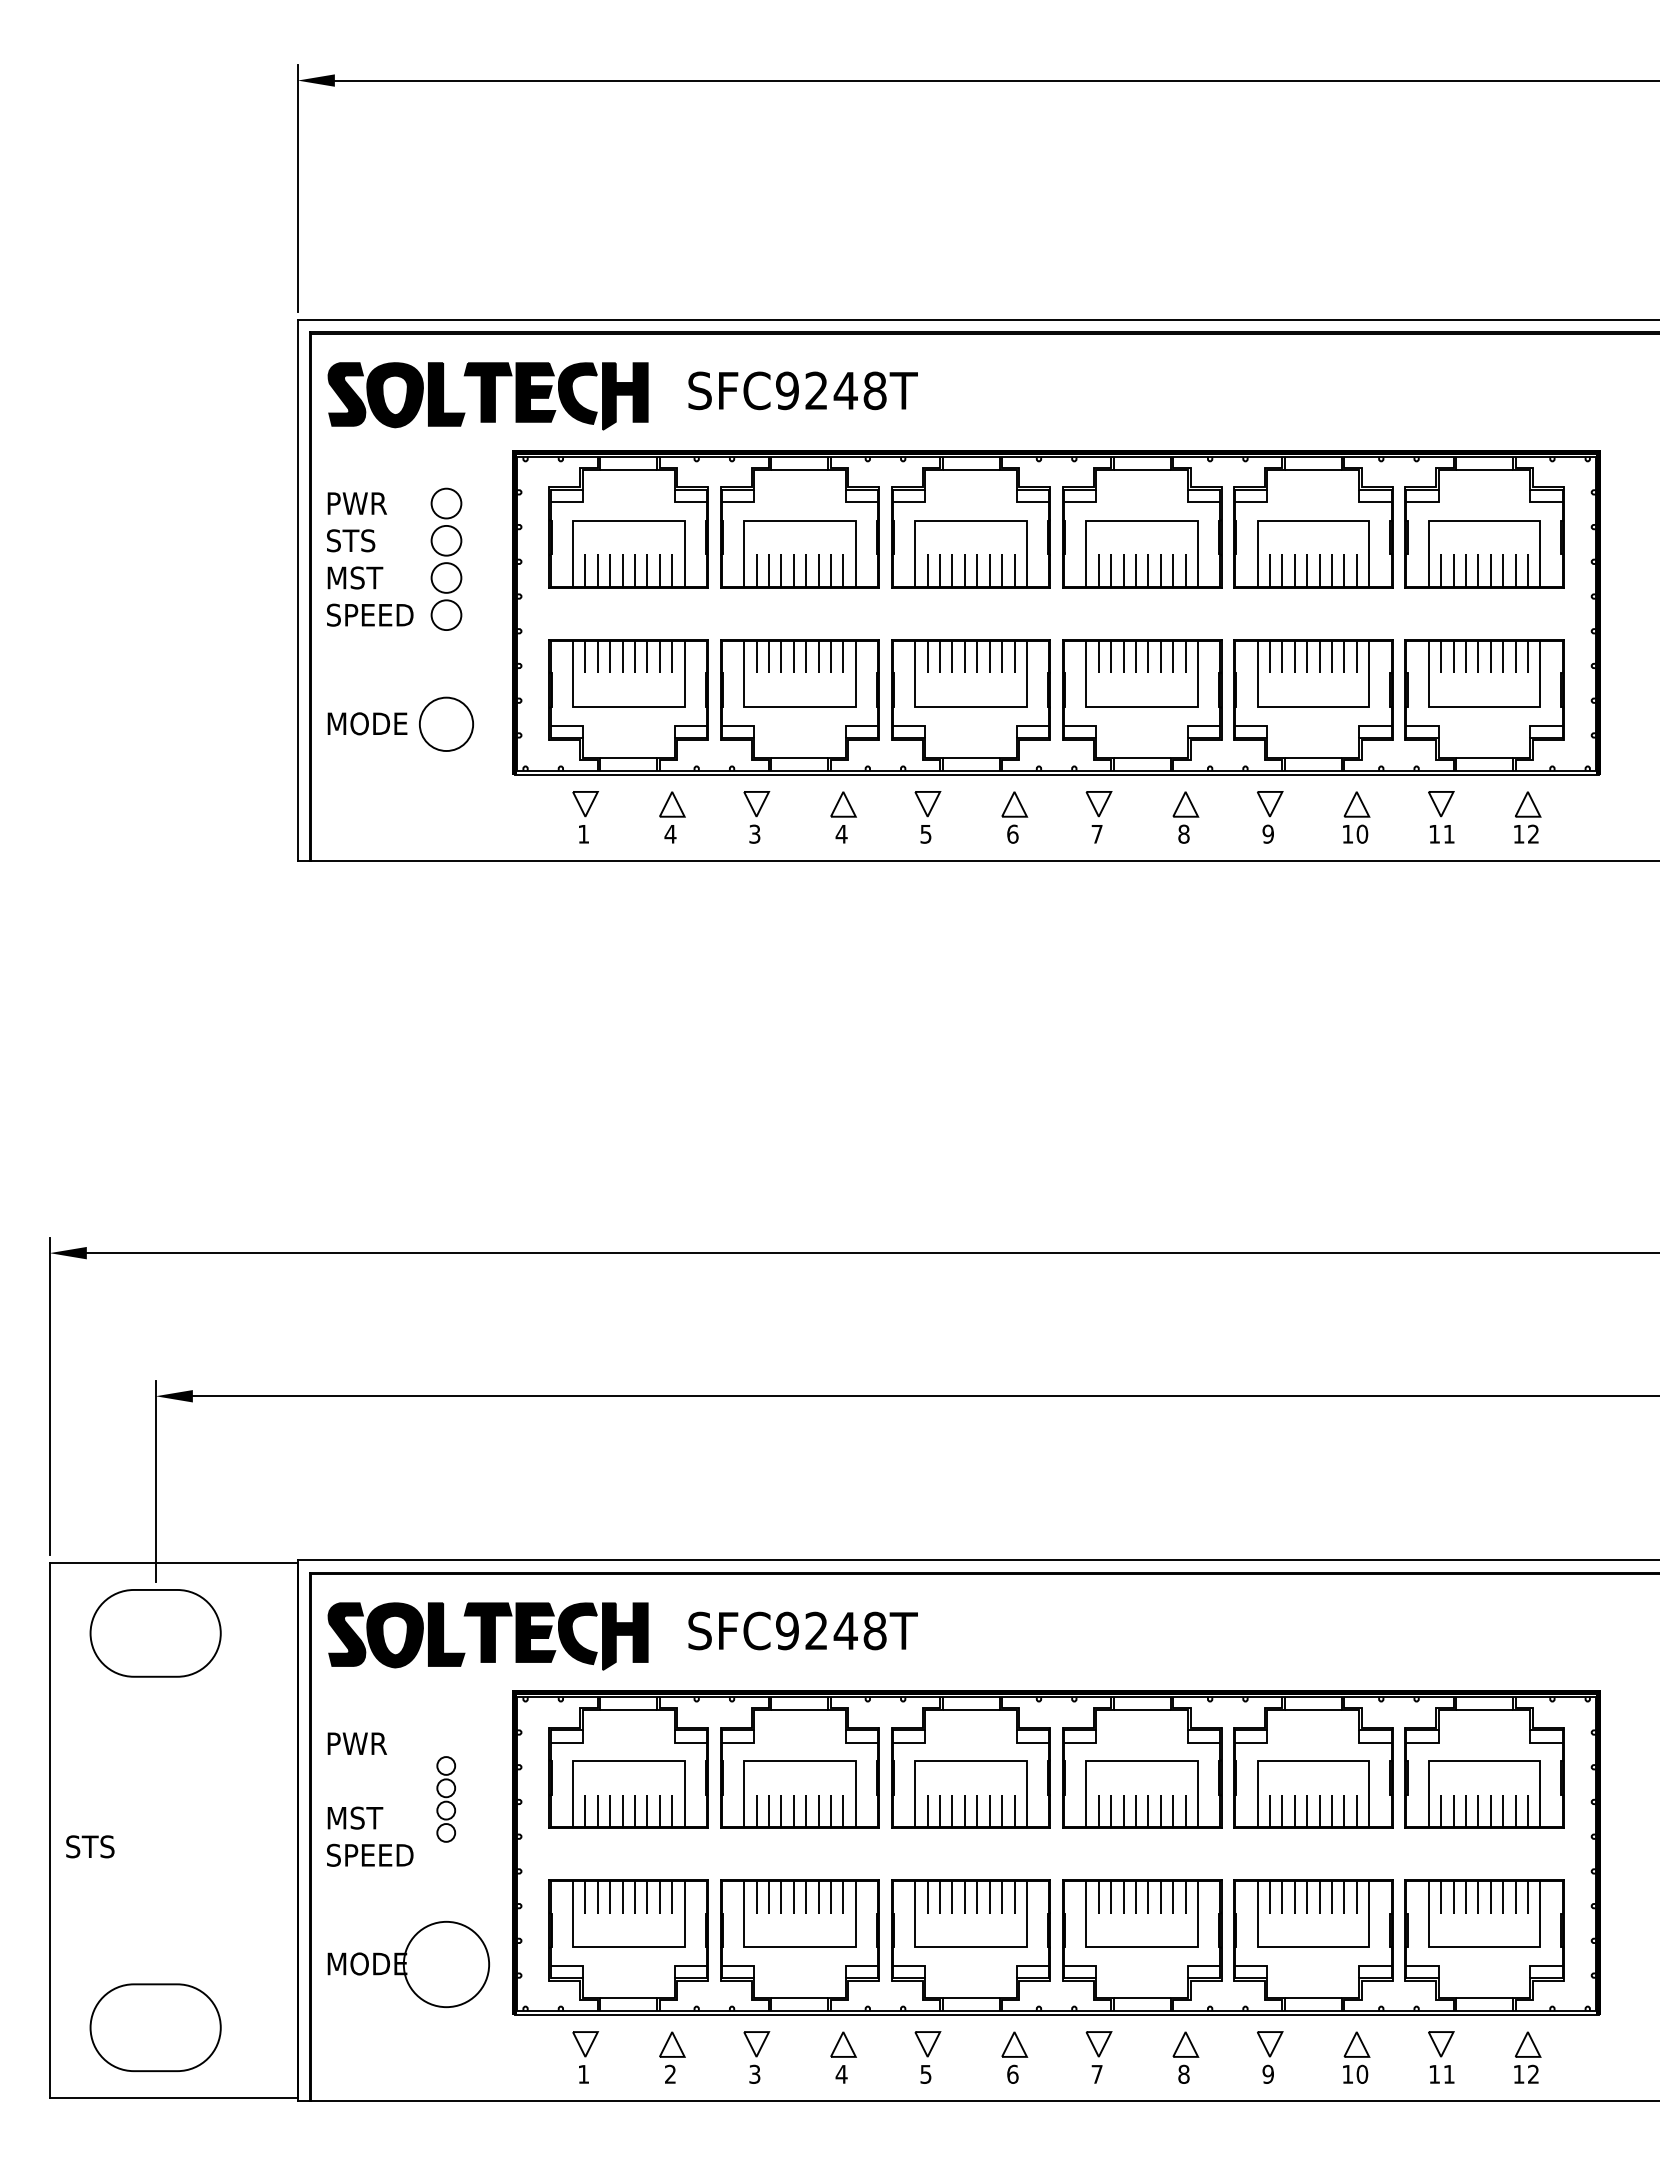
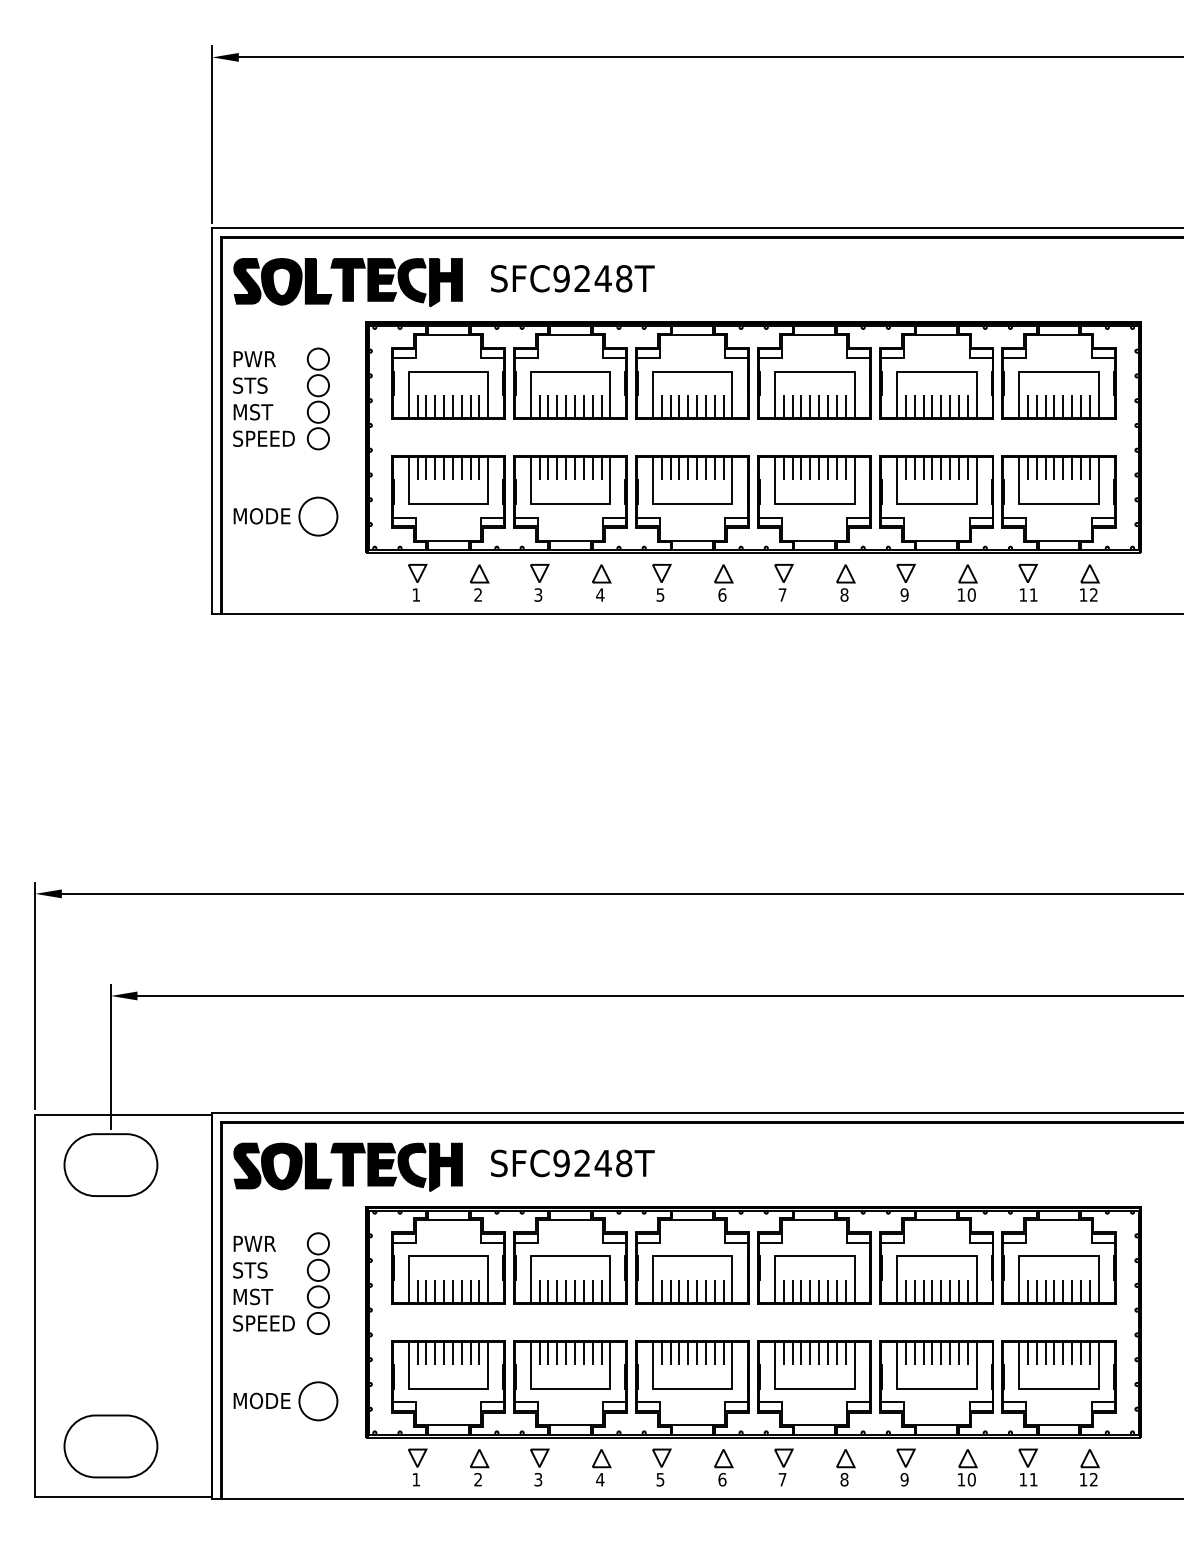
text: (669, 833) -> (477, 594), 4 -> 2
part: (445, 1799) -> (317, 1283), size x1.67
text: (90, 1846) -> (250, 1270), moved
circle: (446, 1964) -> (318, 1401), size x0.62

